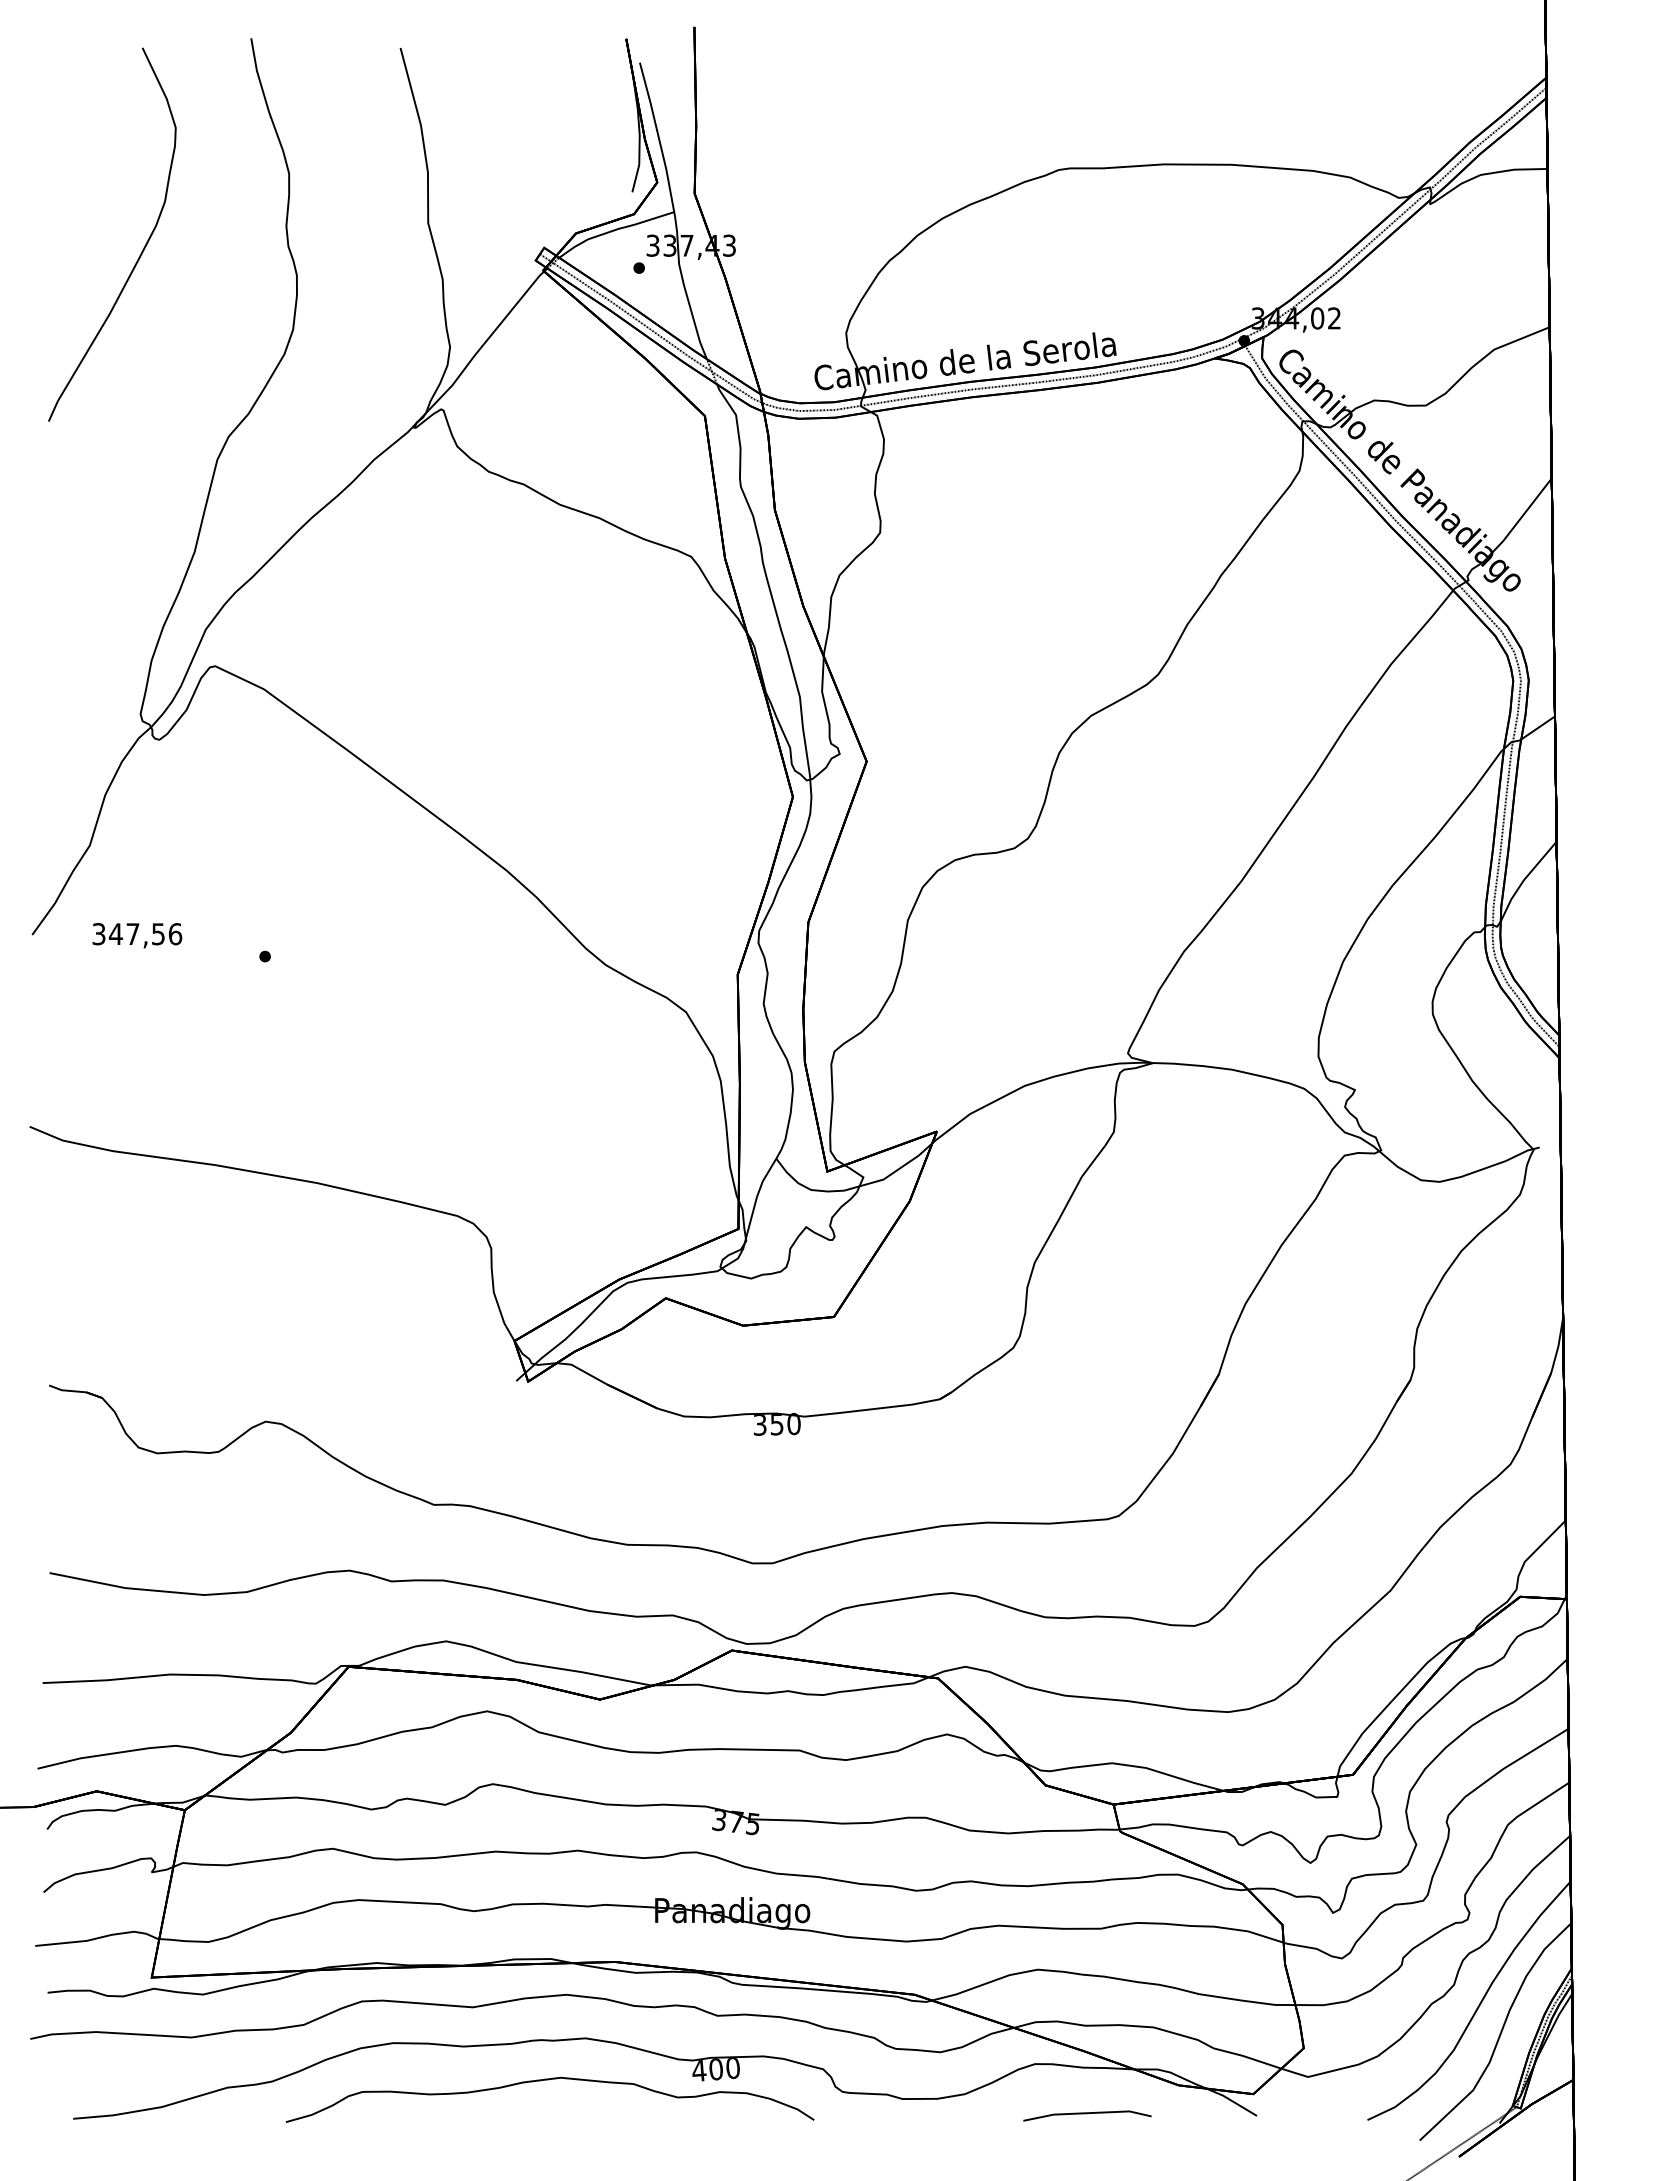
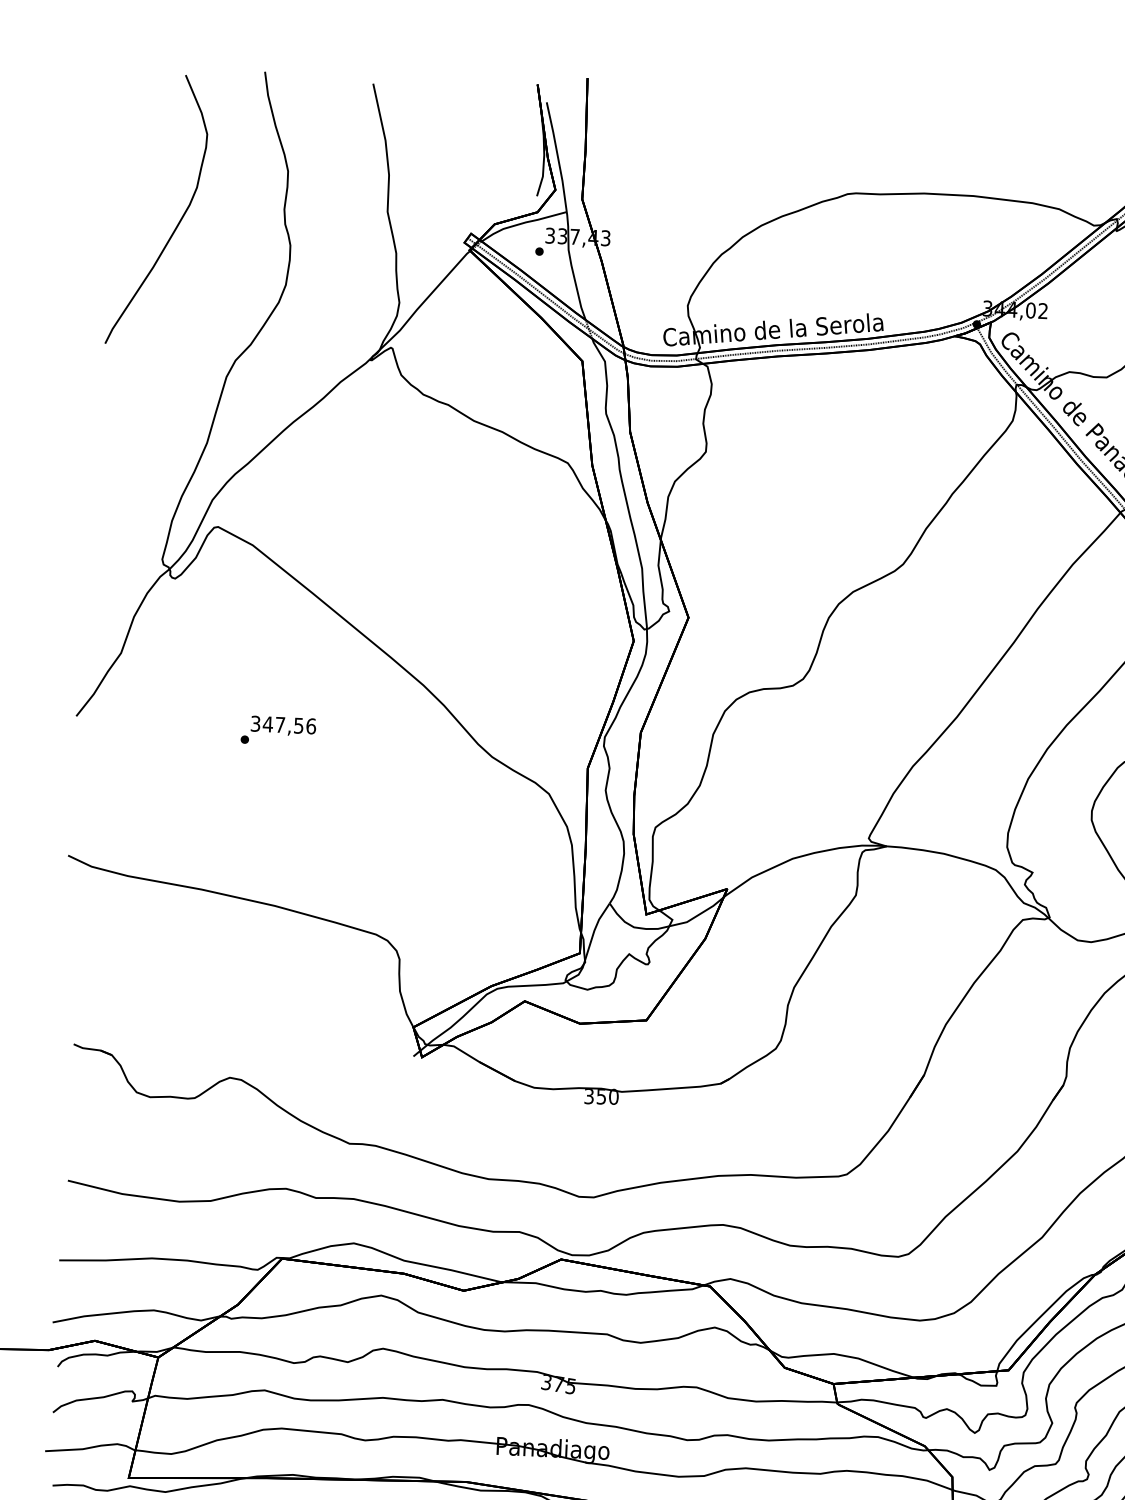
text: (137, 935) -> (283, 726), moved

